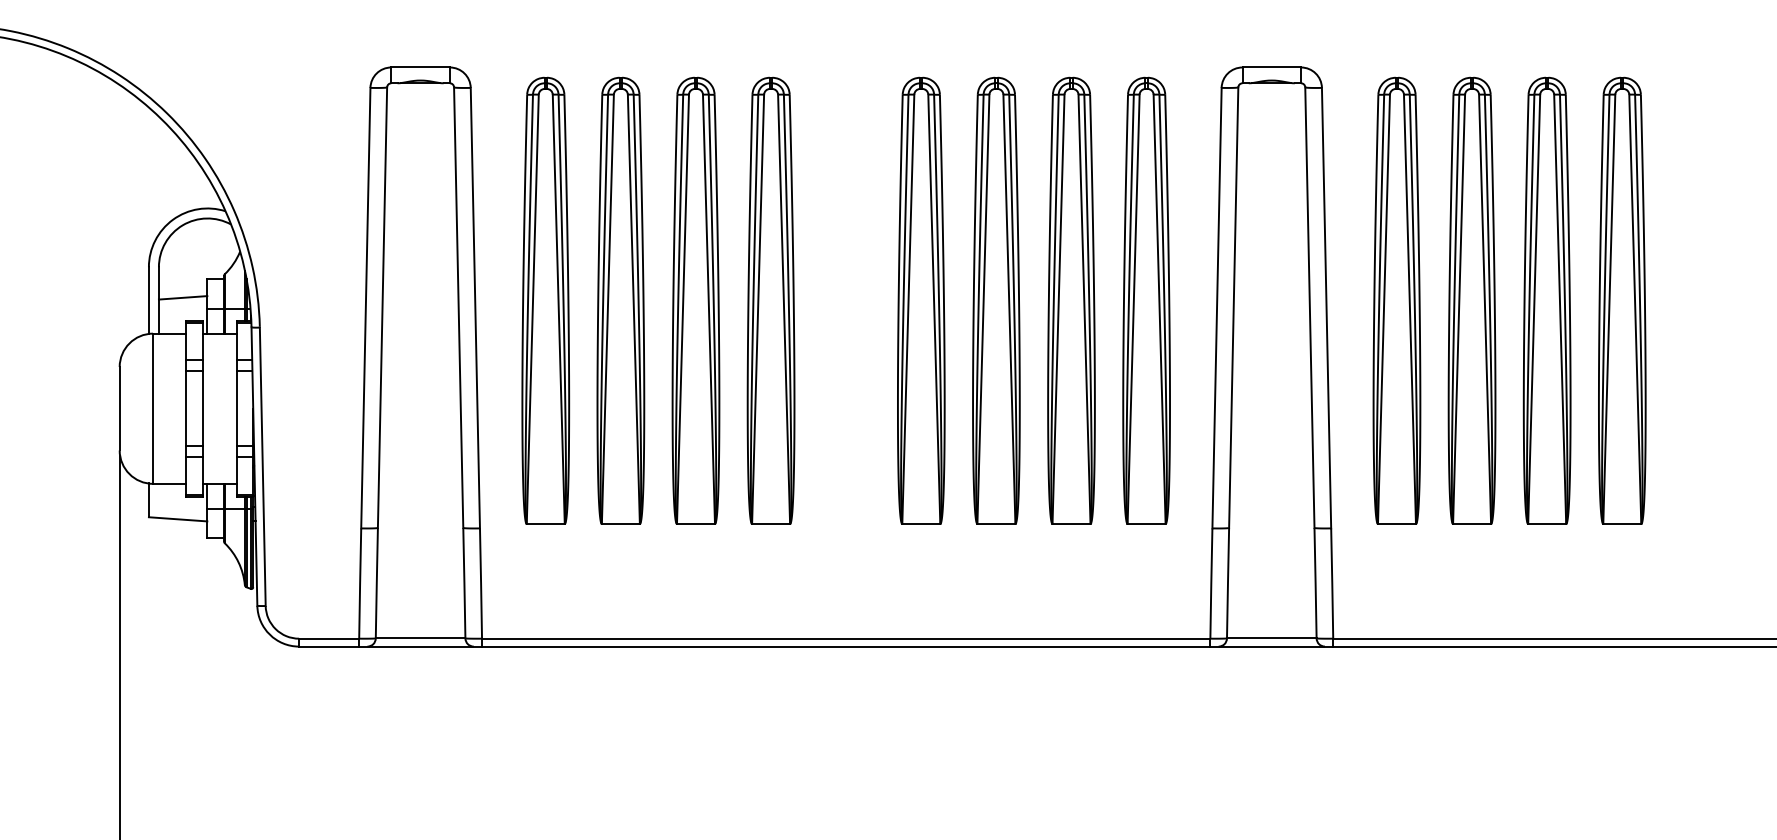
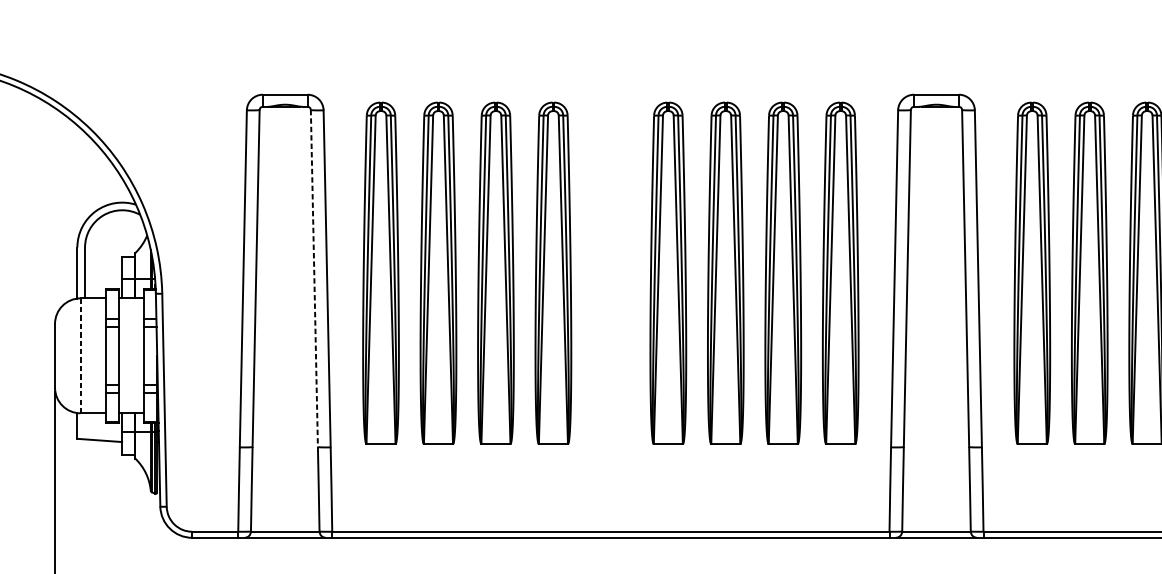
line: (182, 297) -> (103, 270), removed
line: (458, 308) -> (314, 279), solid -> dashed
line: (153, 408) -> (80, 355), solid -> dashed

